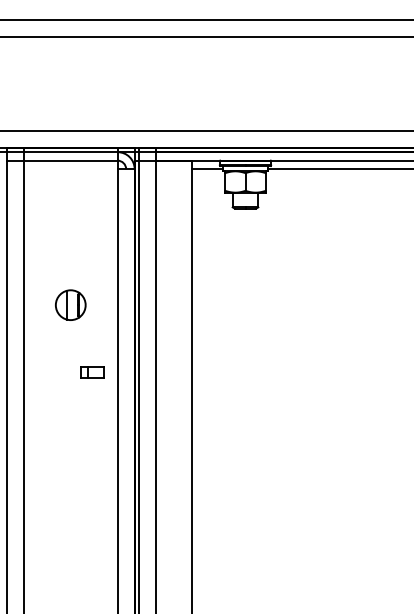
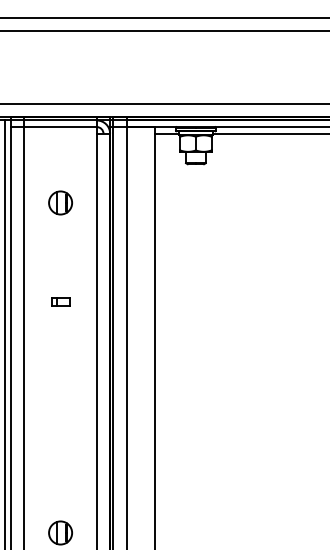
part: (70, 304) -> (60, 202), moved
part: (92, 371) -> (60, 301), moved

